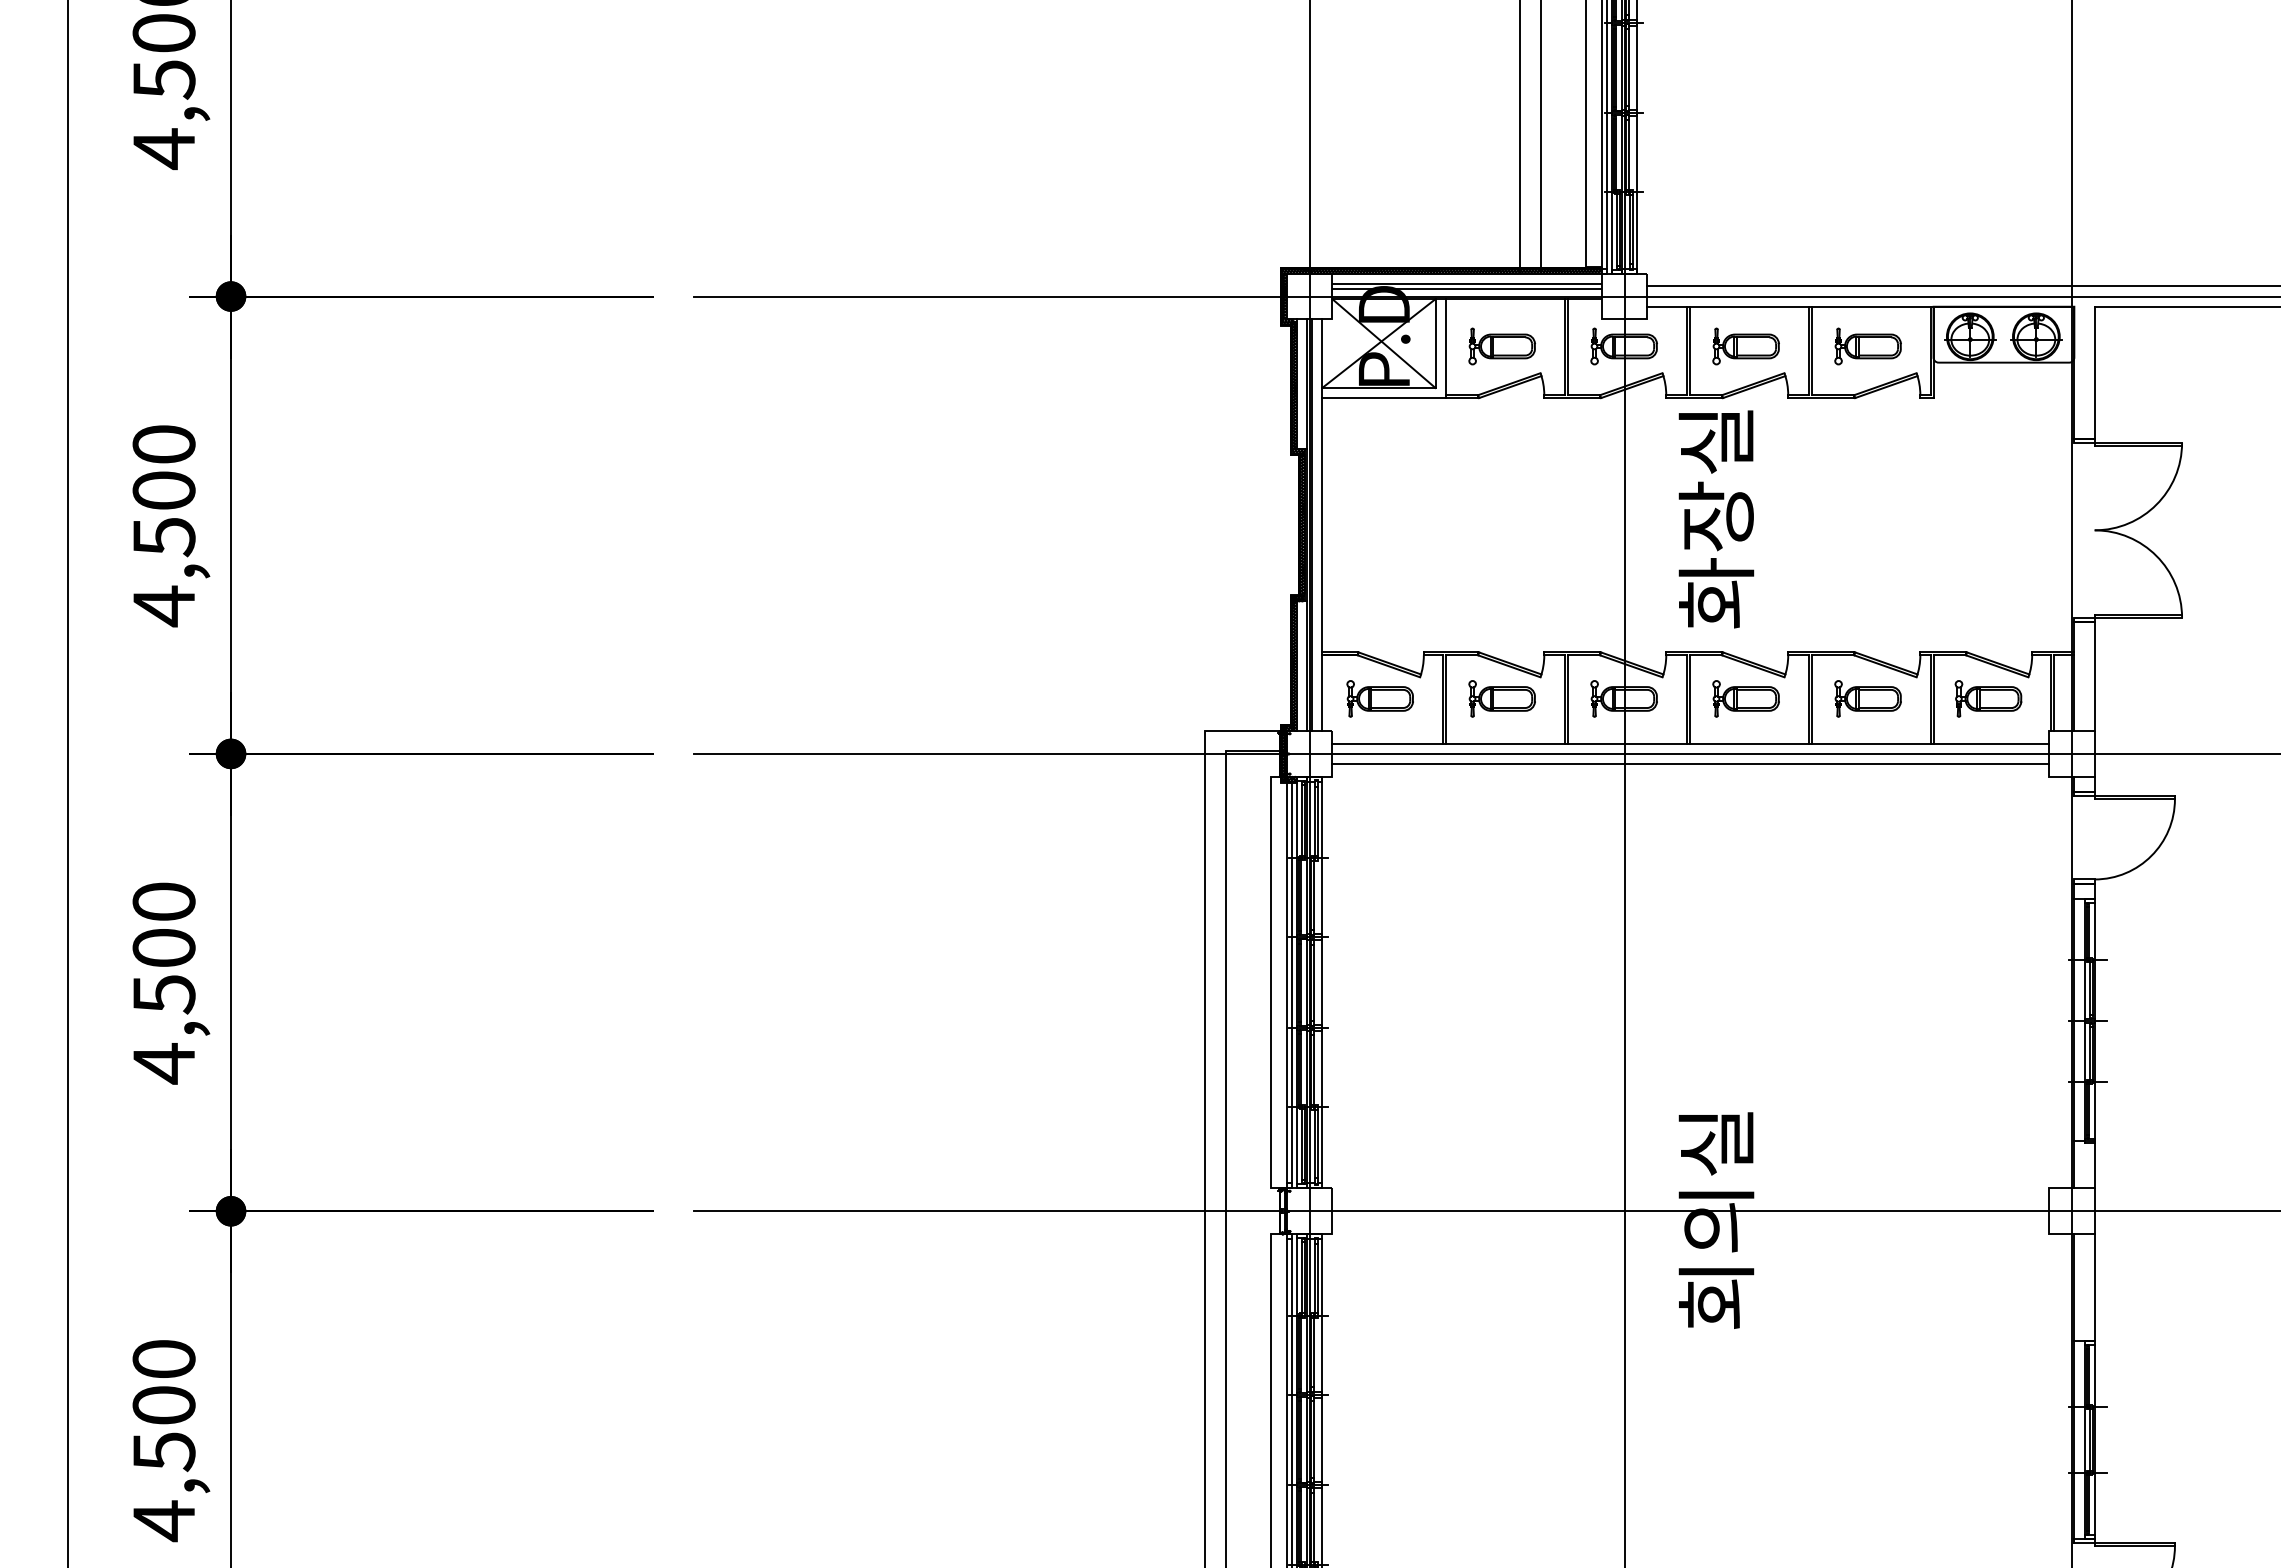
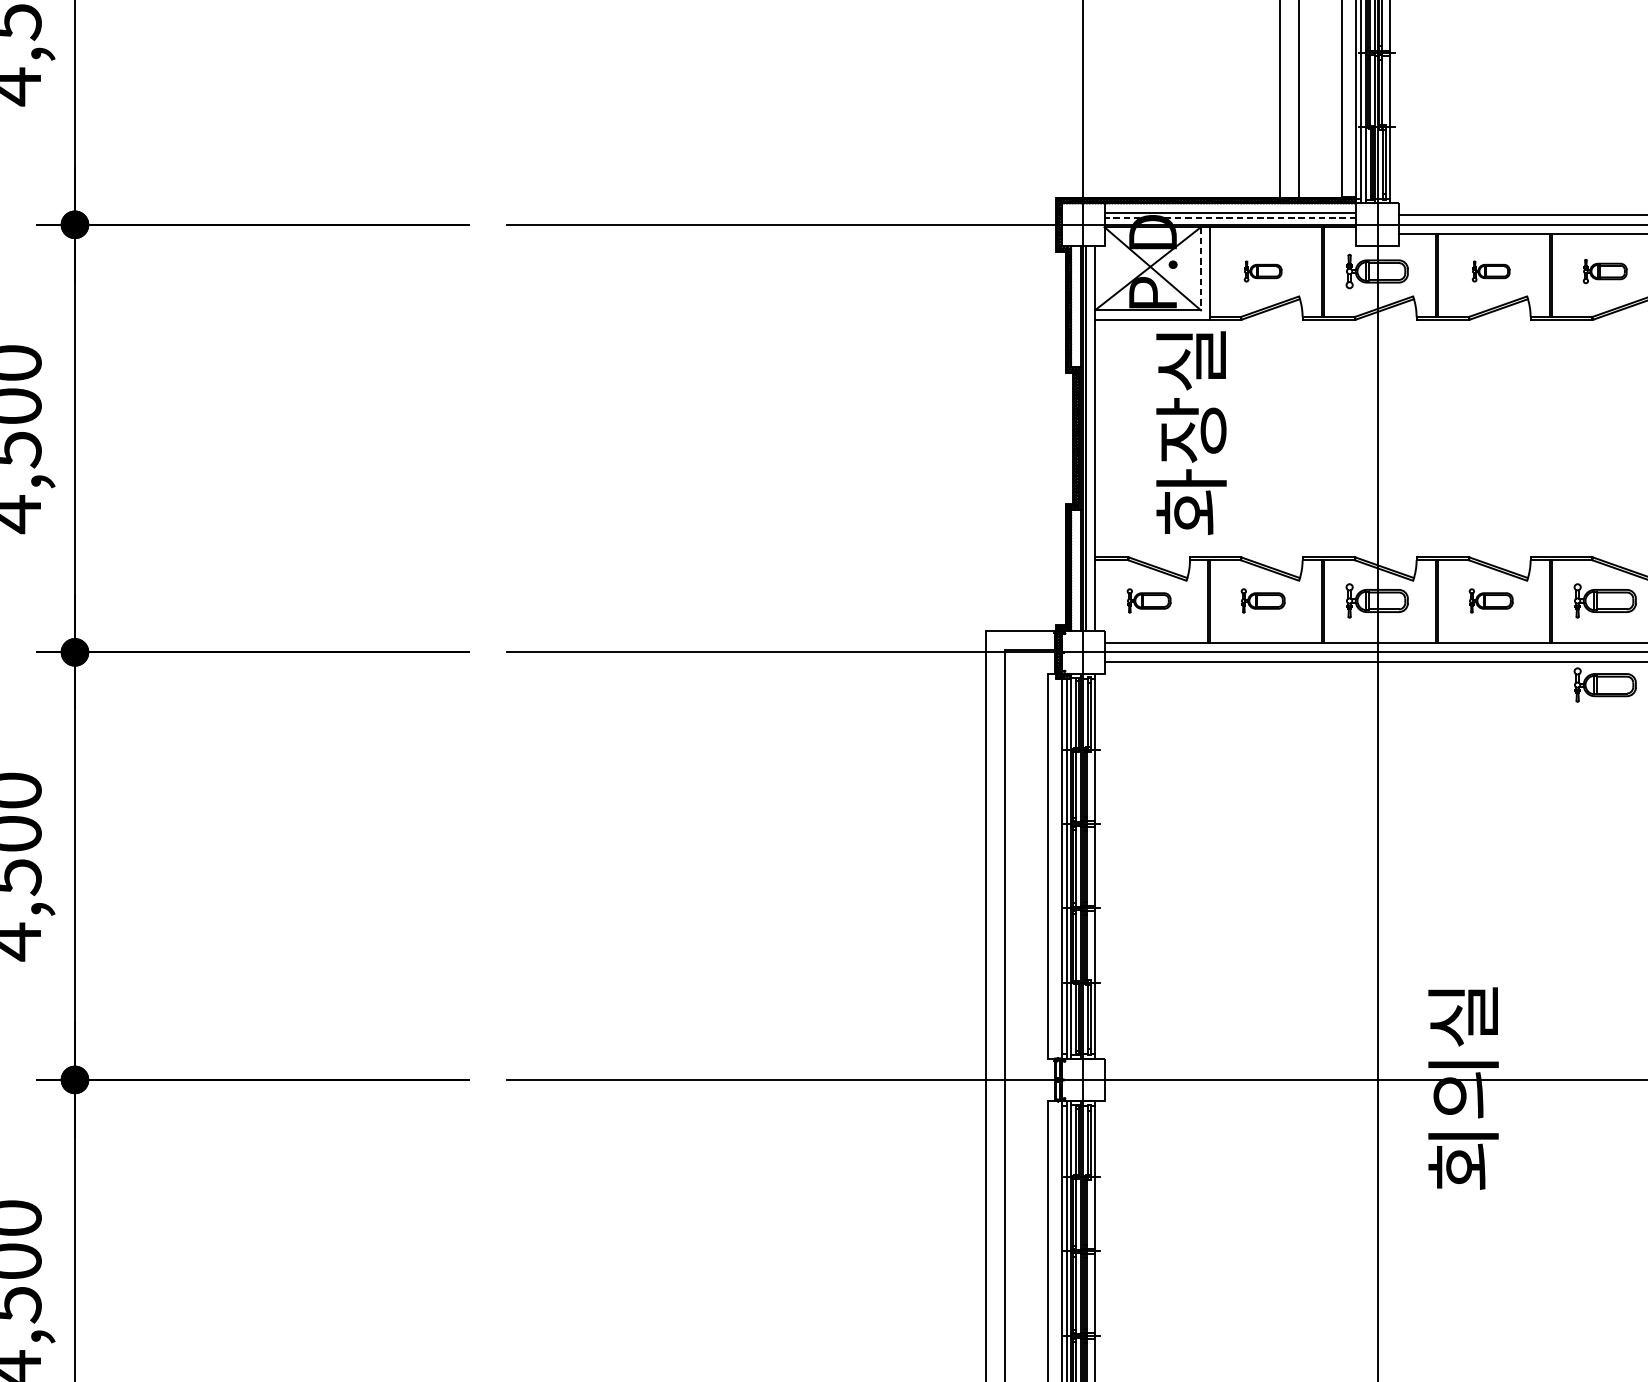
line: (1467, 288) -> (1230, 217), solid -> dashed
line: (1435, 344) -> (1200, 269), solid -> dashed
part: (1501, 346) -> (1262, 271), size x0.6
part: (1745, 346) -> (1490, 271), size x0.6
part: (1867, 346) -> (1604, 271), size x0.7
text: (1716, 519) -> (1191, 433), moved
part: (1379, 698) -> (1148, 600), size x0.7
part: (1501, 698) -> (1262, 600), size x0.7
part: (1745, 698) -> (1490, 600), size x0.7
part: (1867, 788) -> (1604, 684), added

